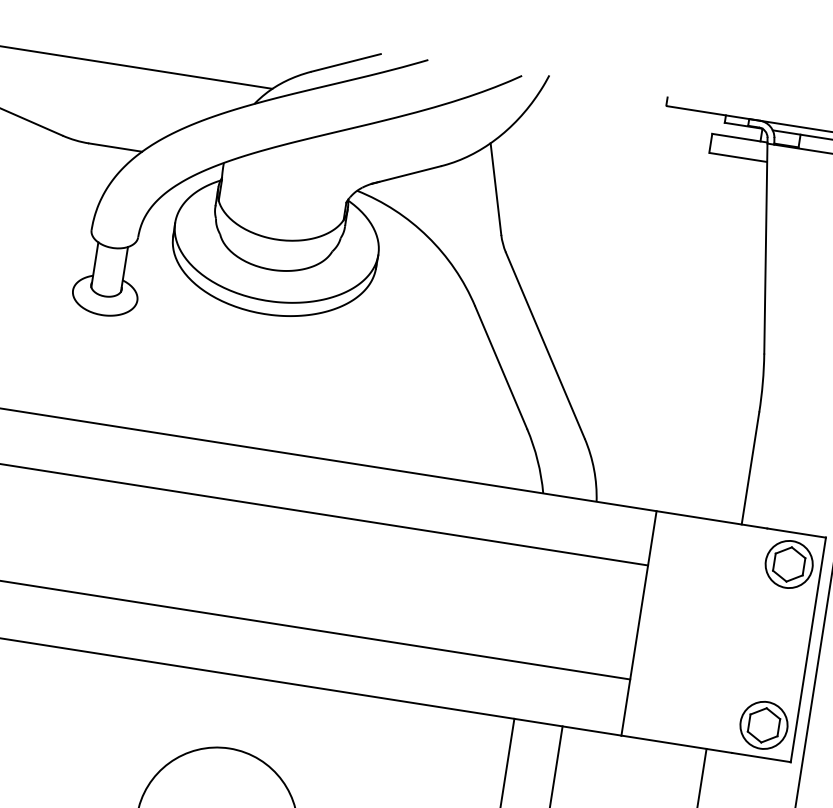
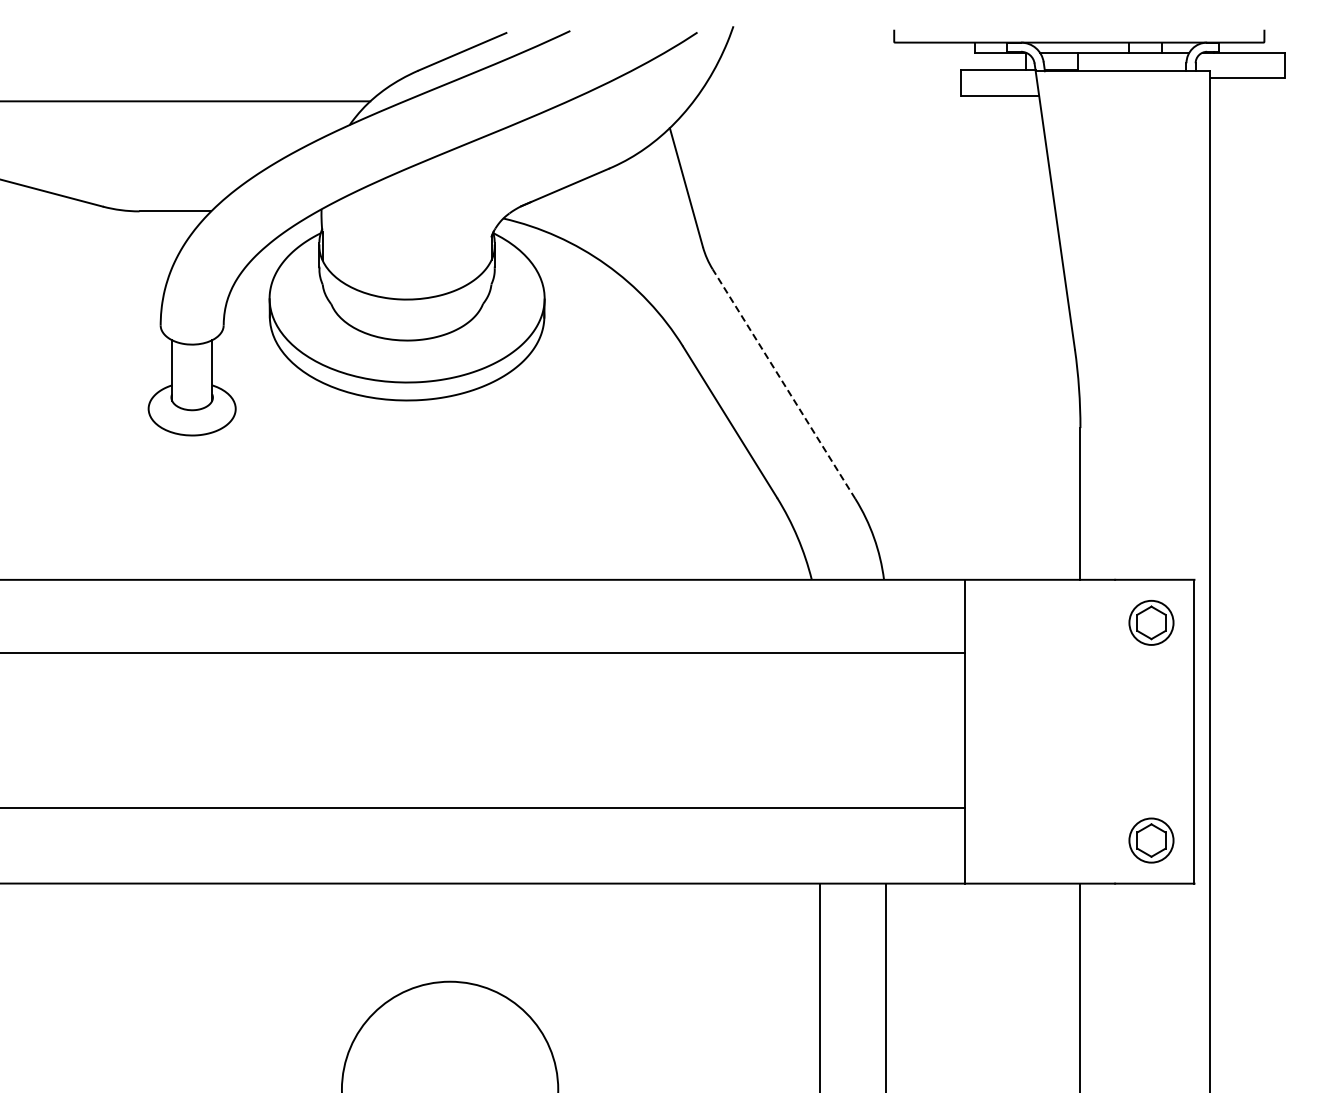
line: (545, 345) -> (783, 383), solid -> dashed
part: (789, 564) -> (1151, 622), size x0.7
part: (764, 725) -> (1151, 840), size x0.7

